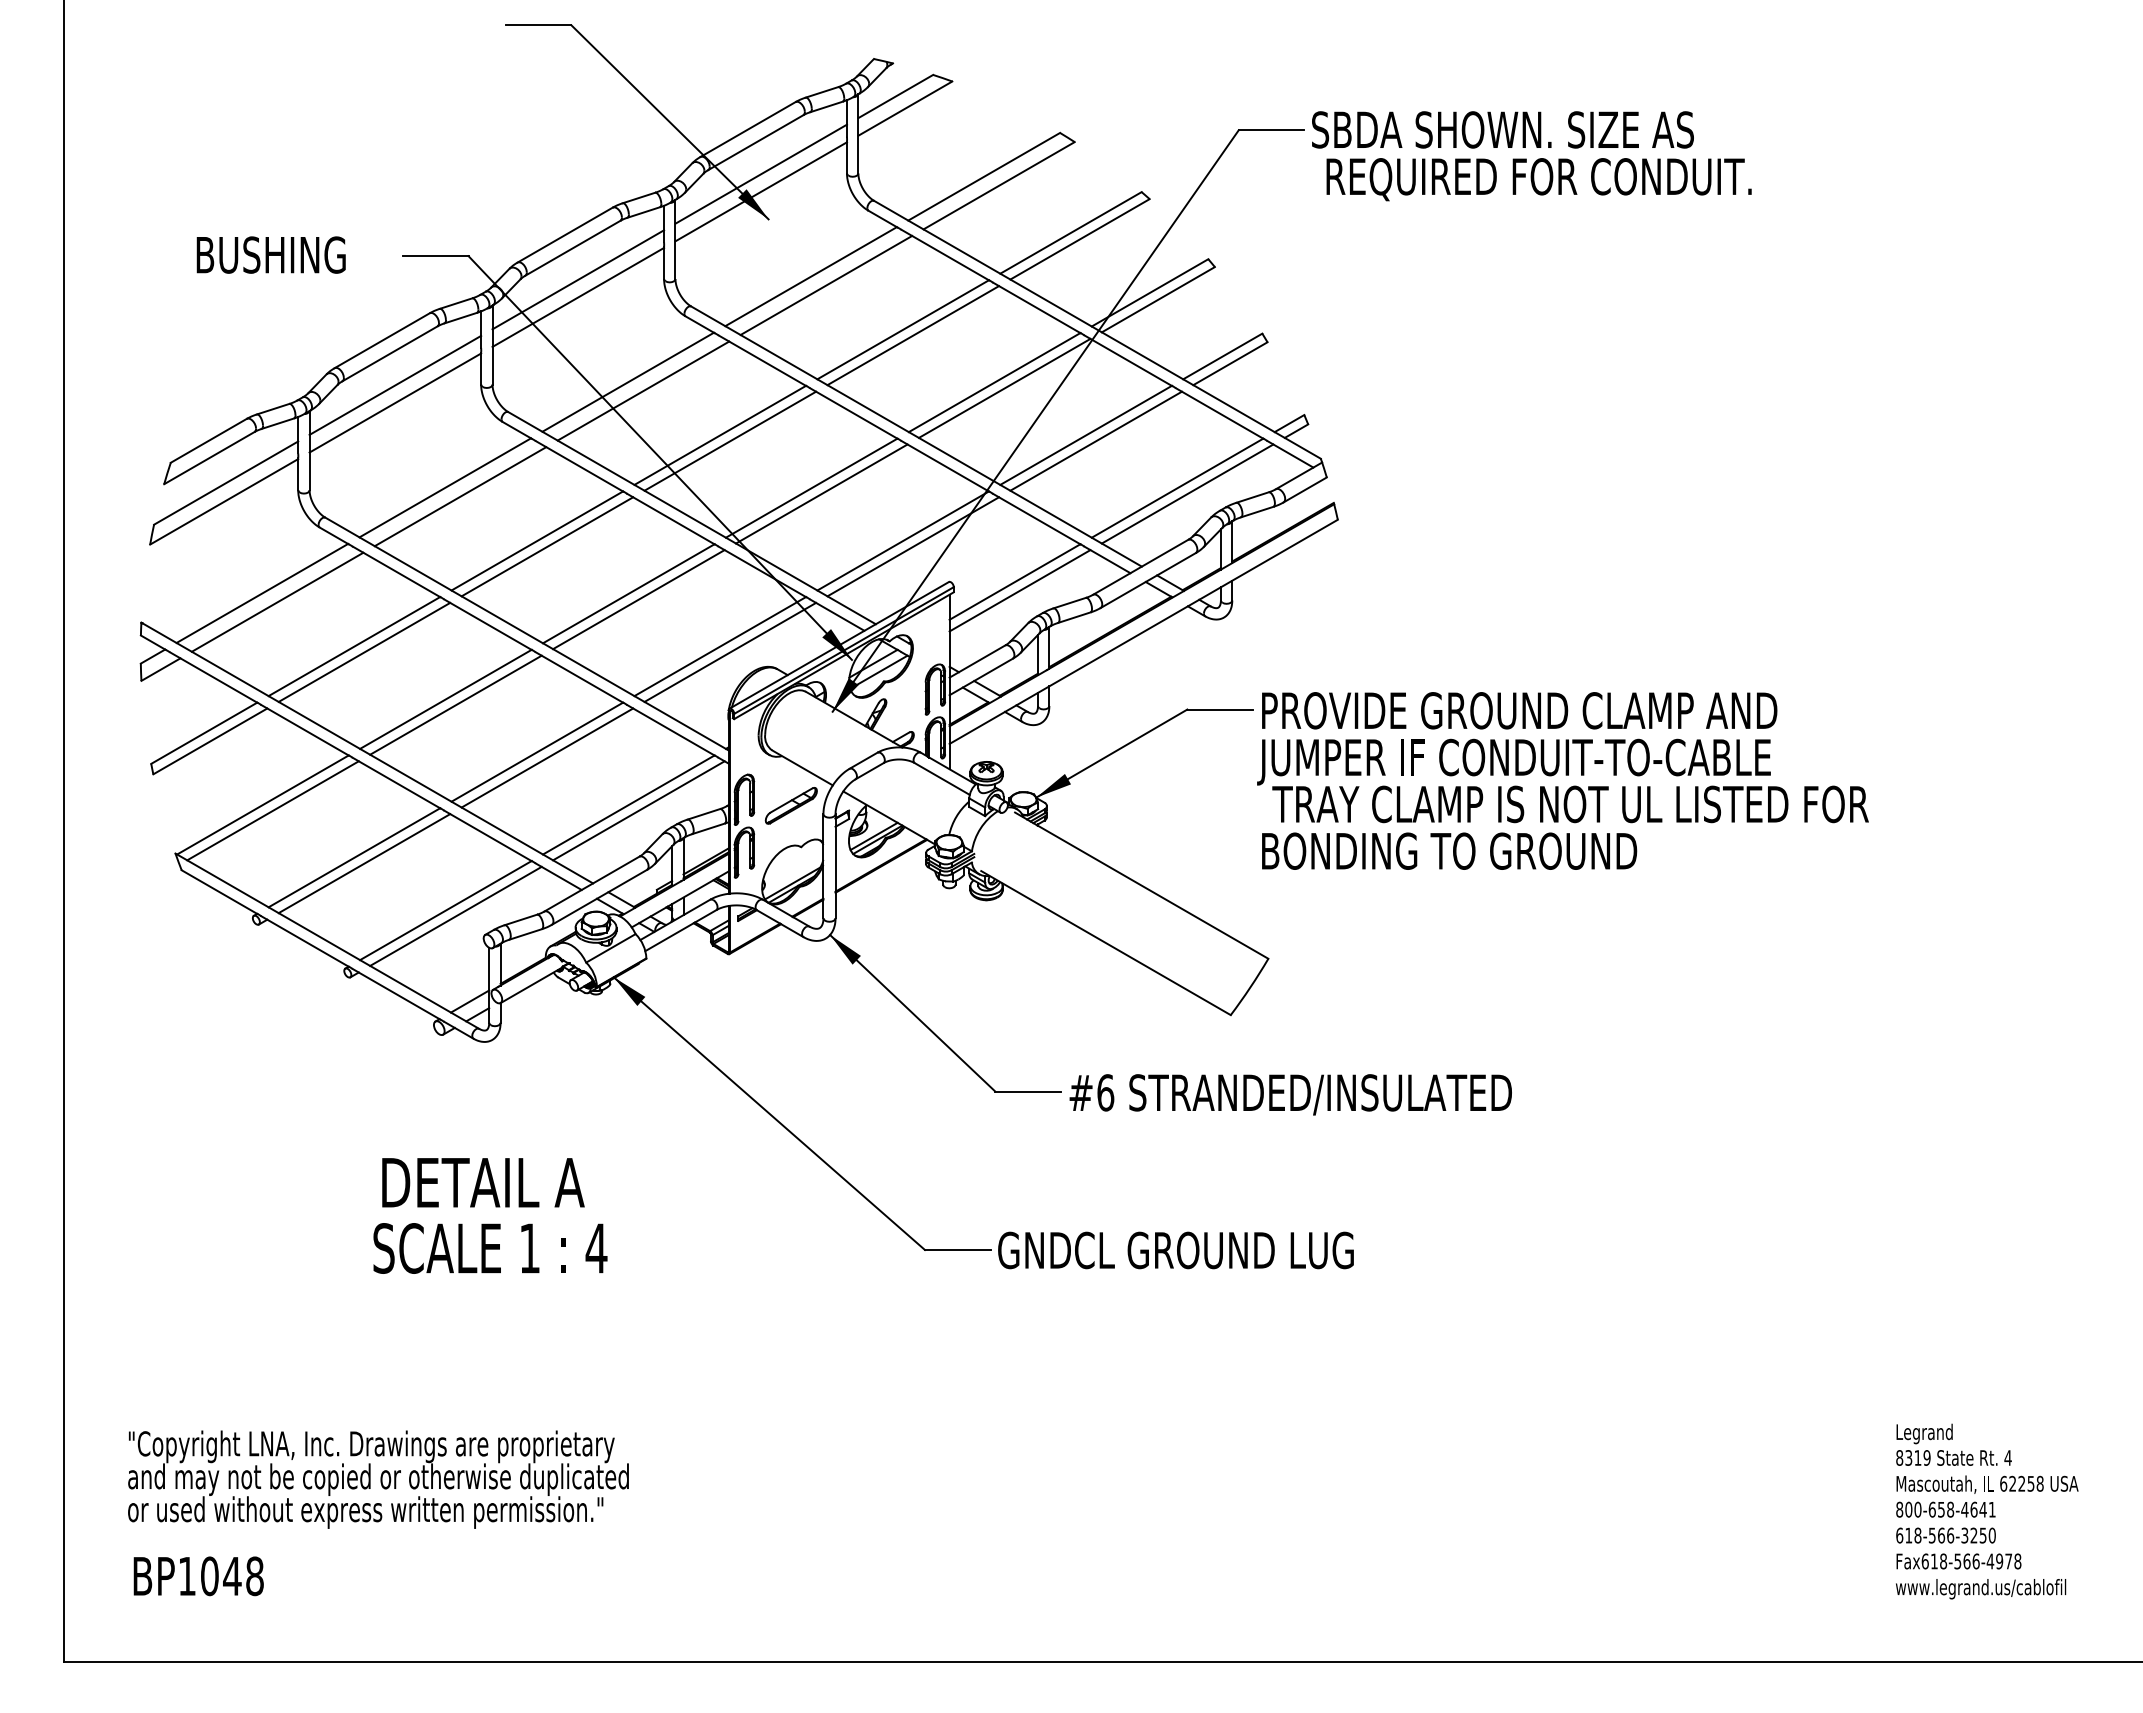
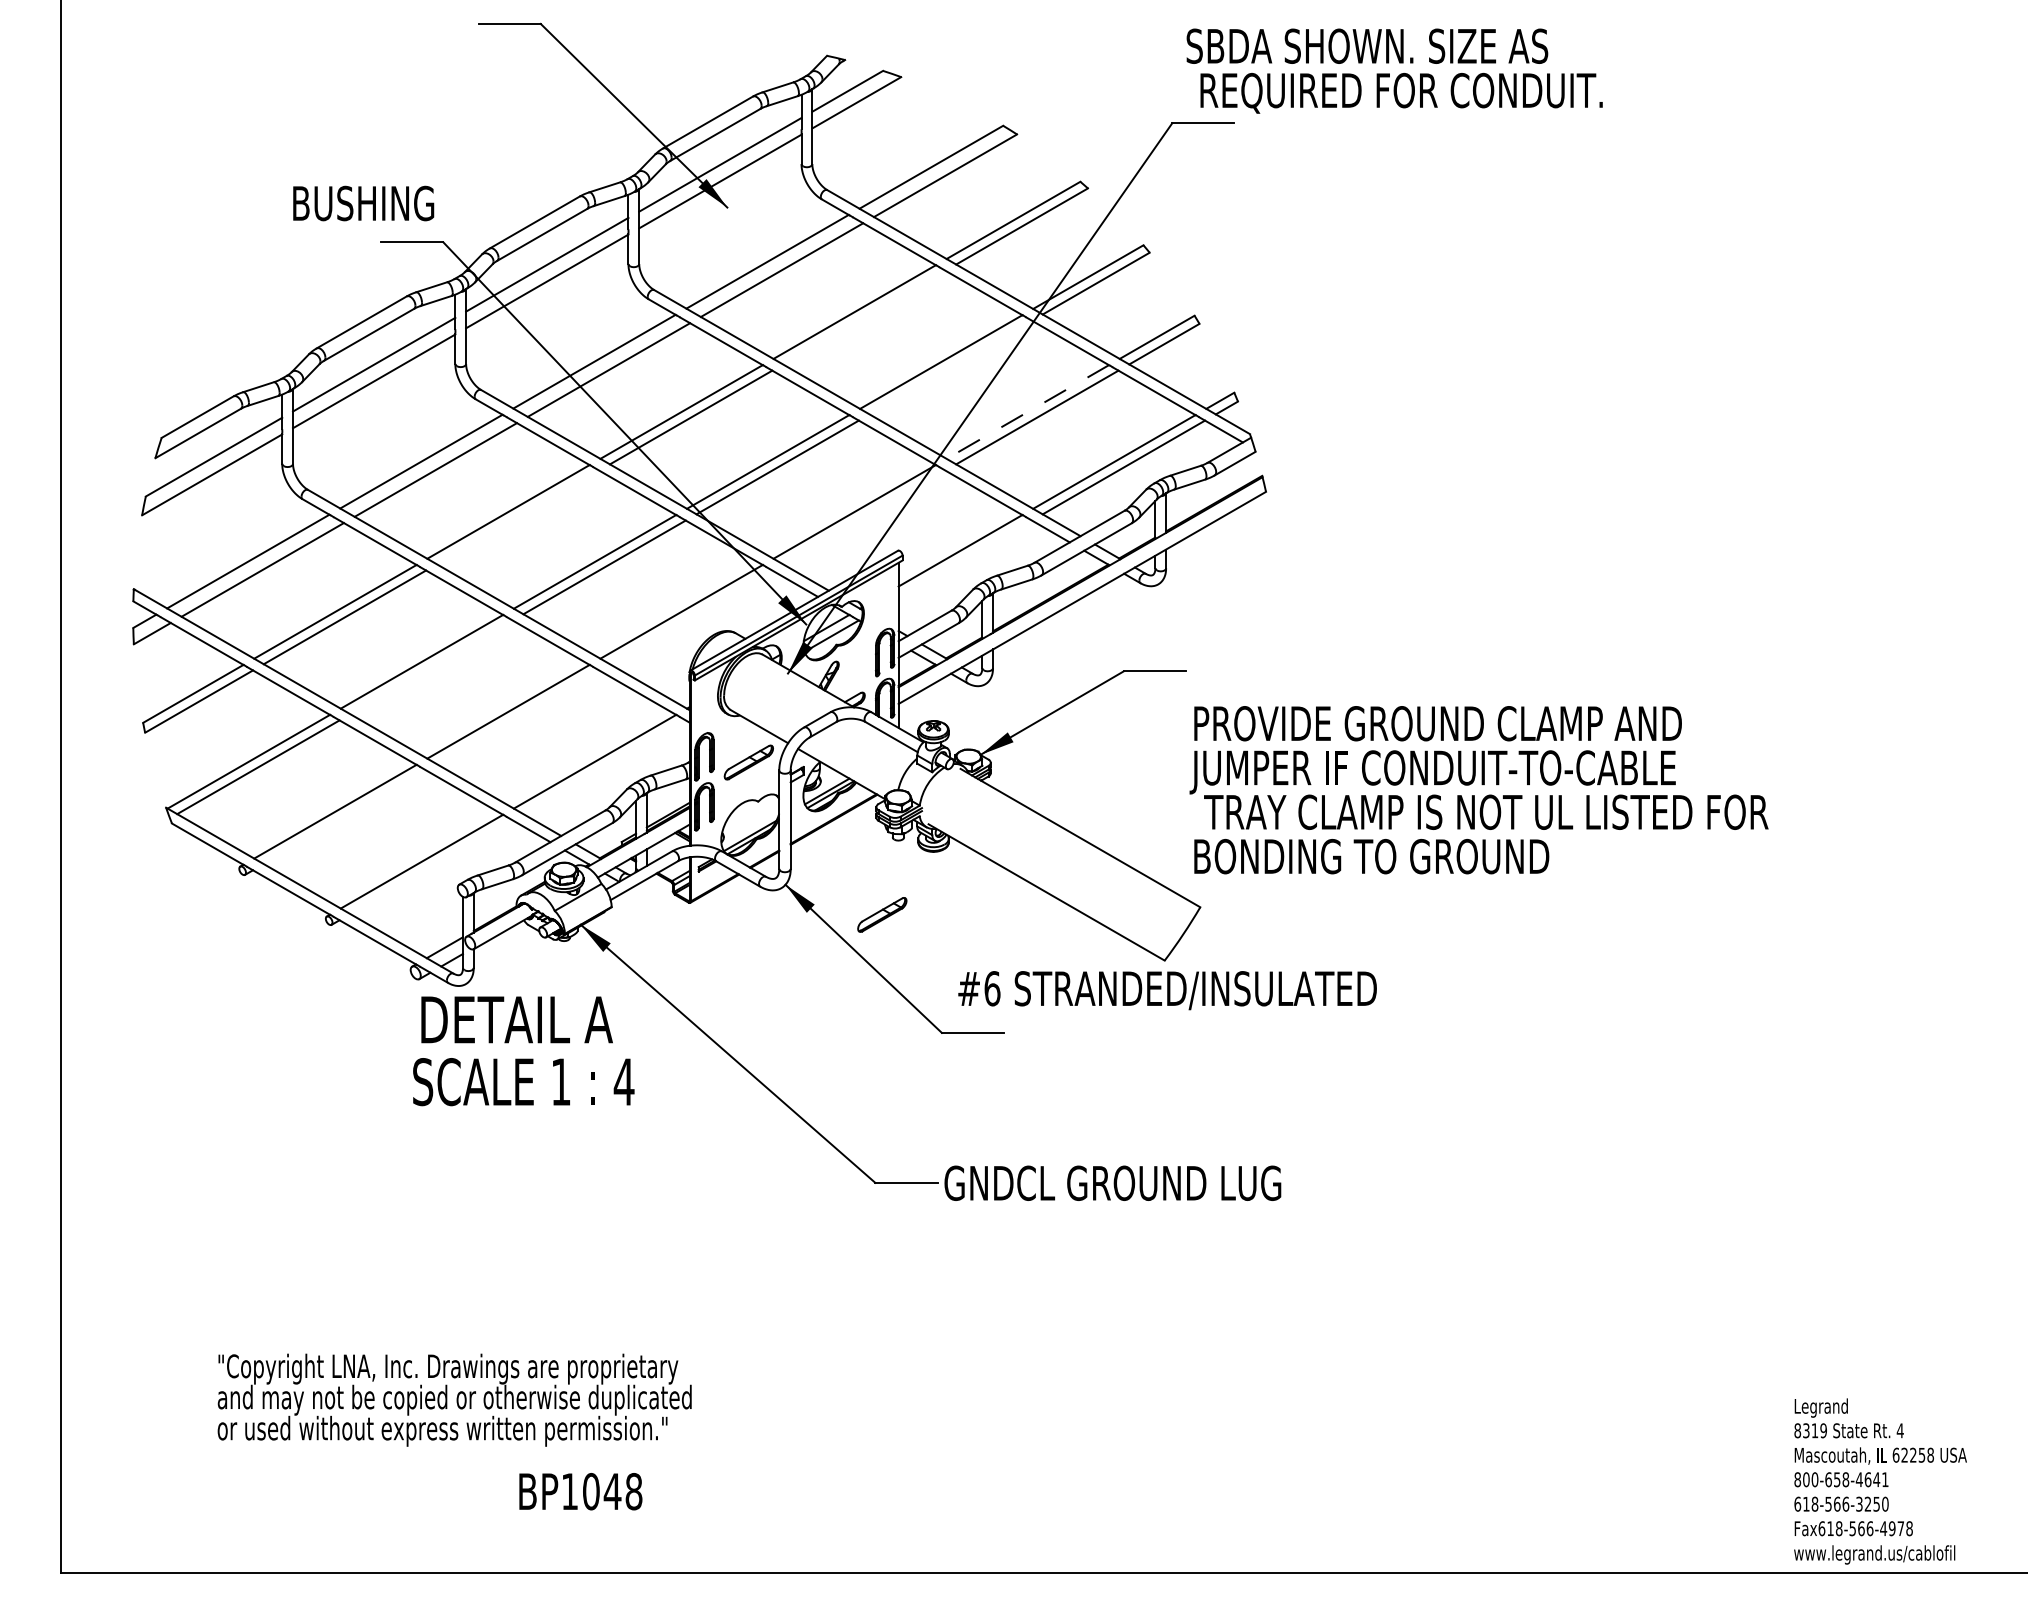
text: (1531, 156) -> (1394, 71), moved
text: (270, 254) -> (362, 202), moved
line: (913, 335) -> (864, 317), removed
line: (1004, 387) -> (950, 366), removed
line: (1085, 435) -> (1027, 412), solid -> dashed
line: (547, 546) -> (518, 517), removed
line: (913, 546) -> (864, 517), removed
line: (1019, 590) -> (964, 558), removed
line: (730, 651) -> (691, 616), removed
line: (455, 704) -> (431, 666), removed
line: (547, 757) -> (518, 716), removed
text: (1562, 780) -> (1478, 789), moved
line: (638, 810) -> (604, 766), removed
line: (364, 863) -> (344, 817), removed
line: (455, 915) -> (431, 866), removed
part: (931, 966) -> (881, 914), added
text: (1290, 1094) -> (1167, 990), moved
text: (490, 1215) -> (523, 1050), moved
text: (378, 1479) -> (454, 1400), moved
text: (1987, 1511) -> (1880, 1481), moved
text: (198, 1576) -> (580, 1491), moved

